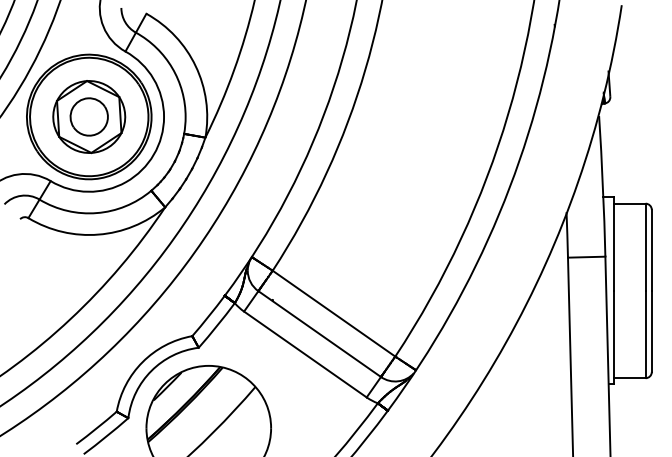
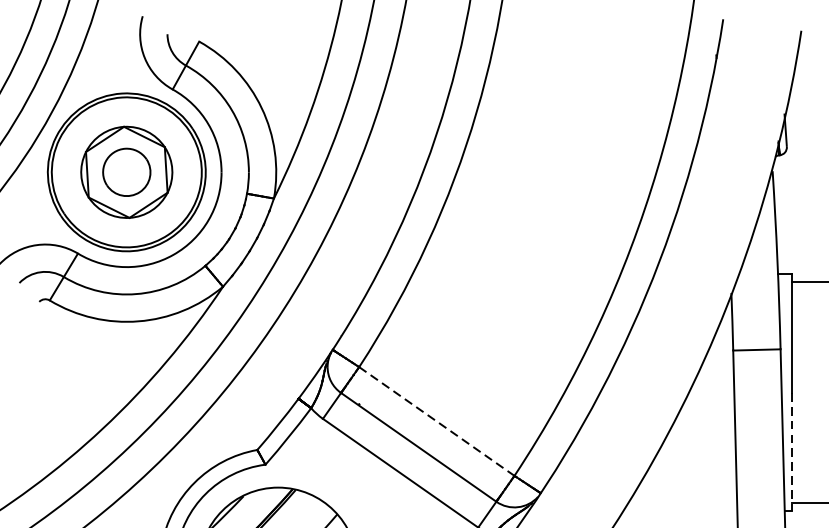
line: (334, 313) -> (437, 421), solid -> dashed
line: (614, 337) -> (792, 451), solid -> dashed

